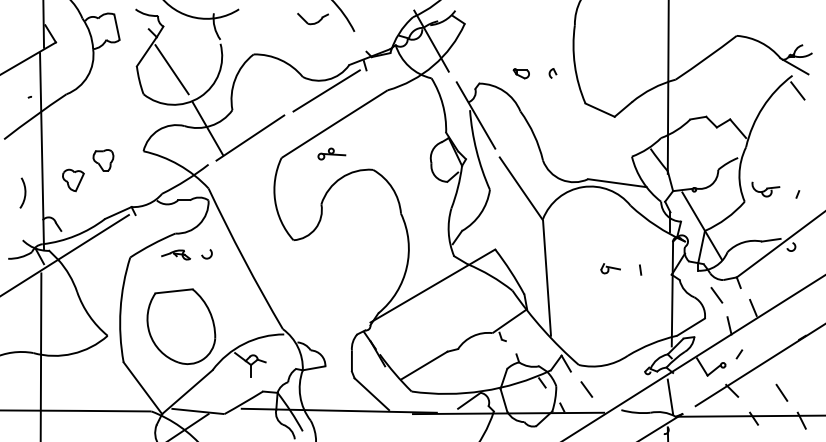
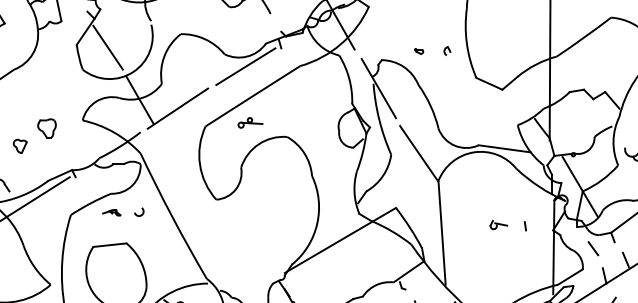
part: (520, 73) -> (418, 51), size x0.6
part: (73, 180) -> (20, 146), size x0.7
part: (176, 254) -> (112, 212), size x0.7

